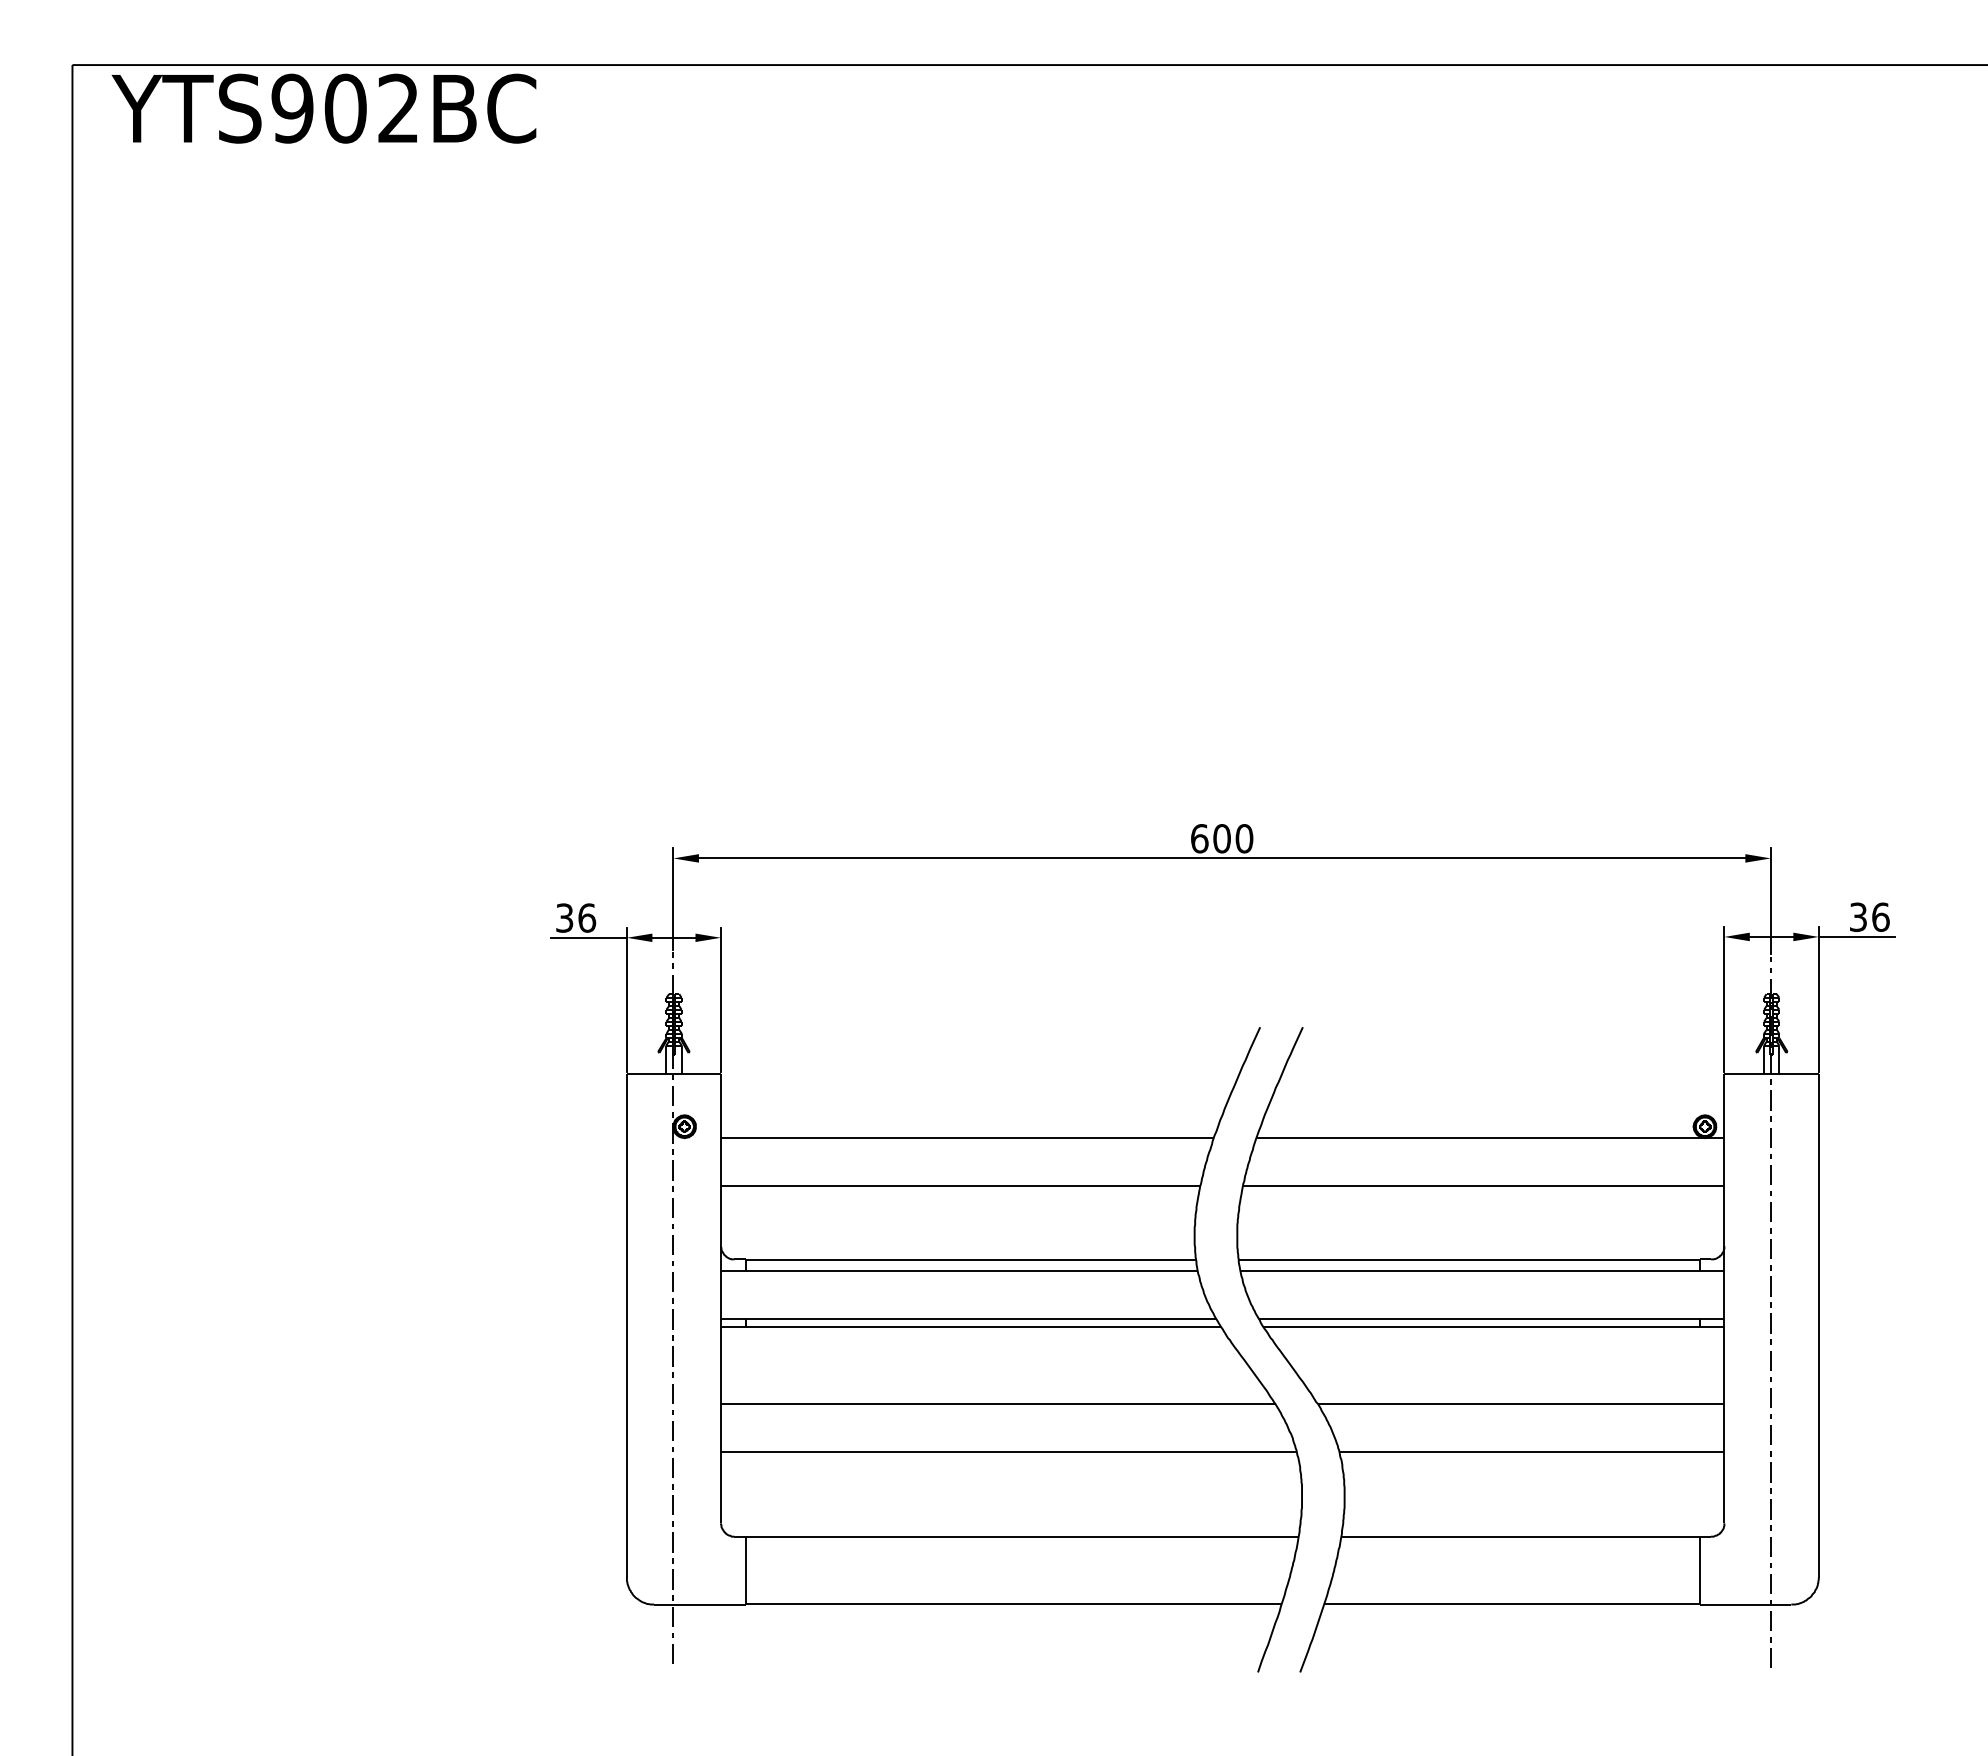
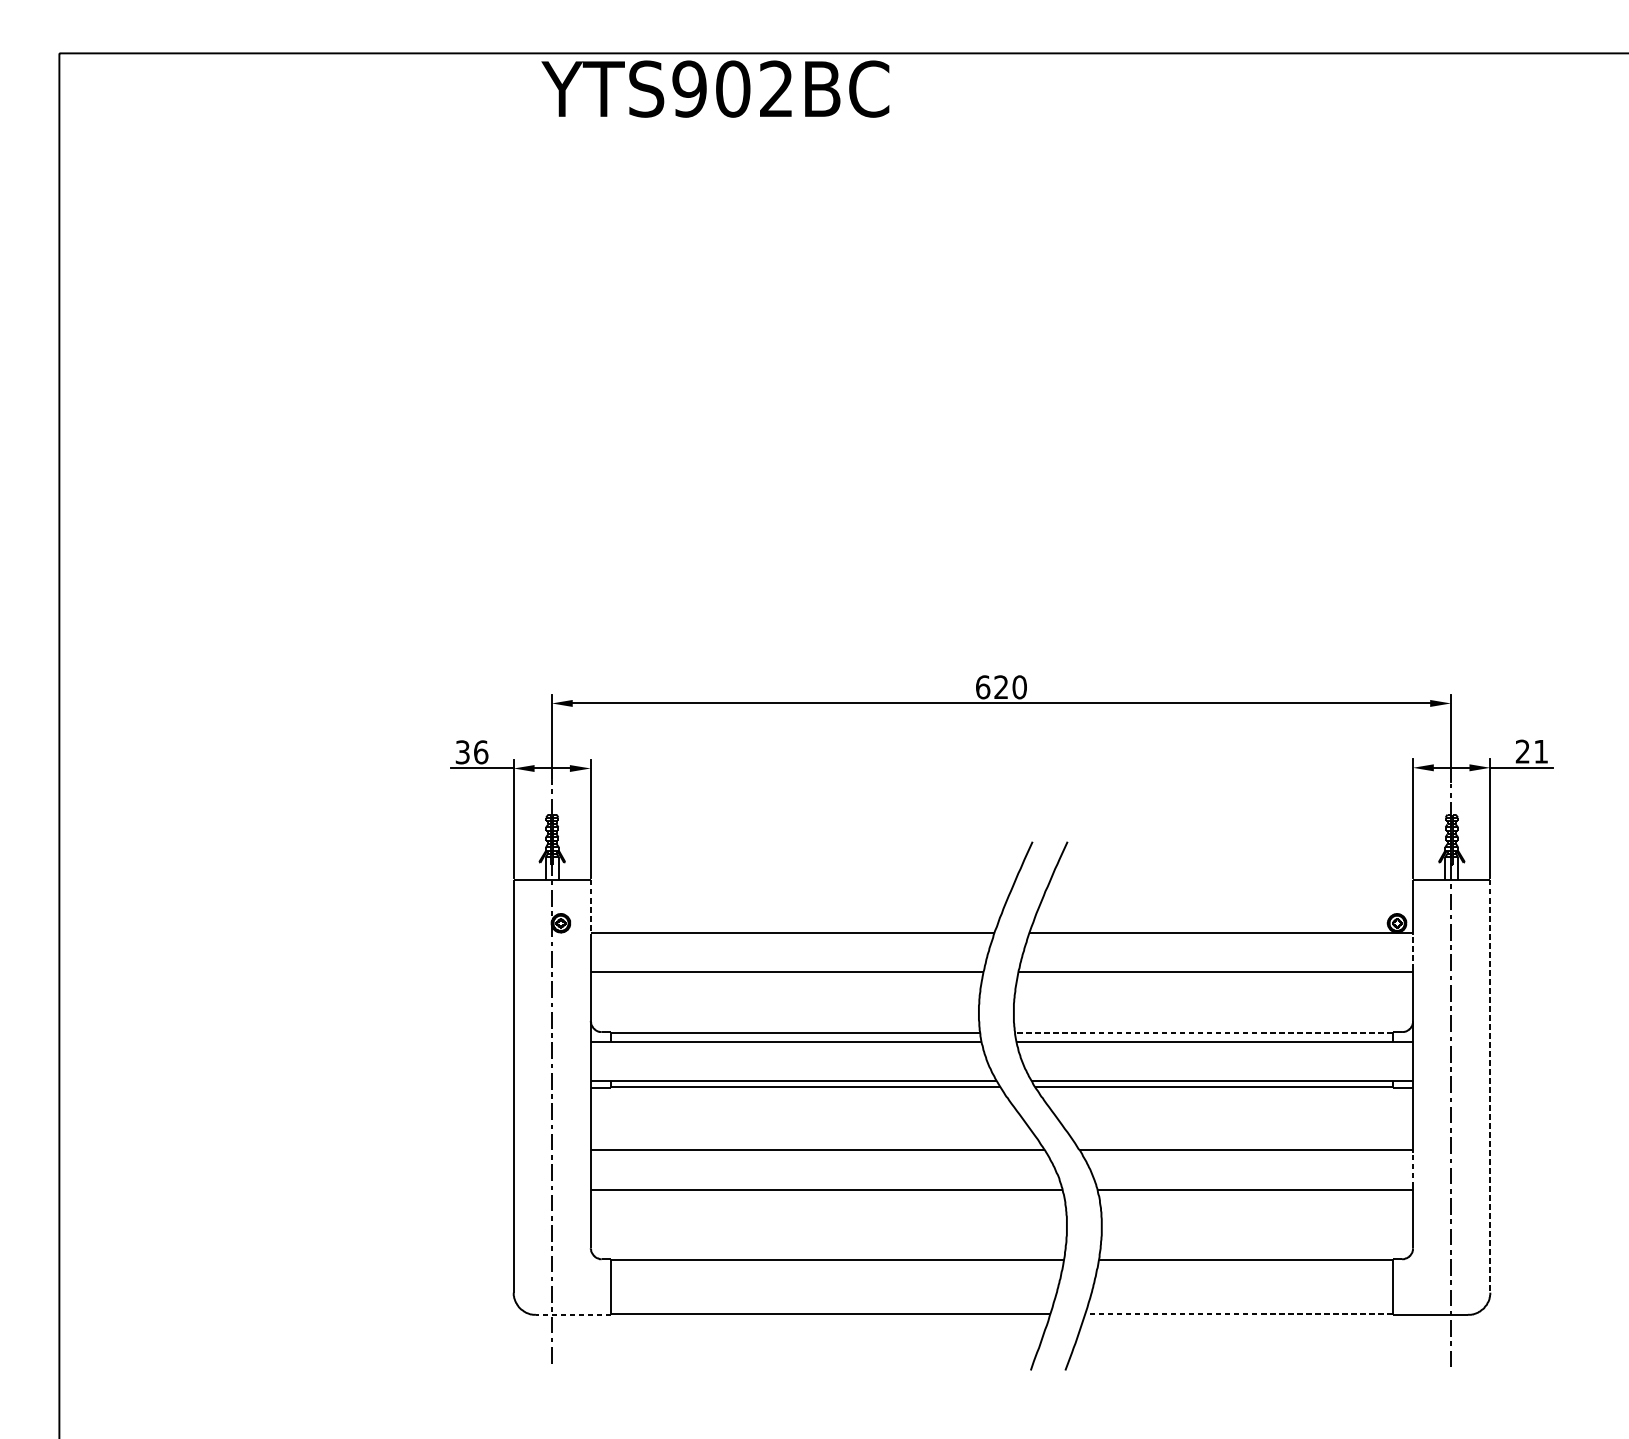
text: (323, 108) -> (714, 88), moved
text: (1221, 838) -> (1000, 687), 600 -> 620
text: (1869, 916) -> (1531, 751), 36 -> 21
line: (720, 1107) -> (590, 907), solid -> dashed
line: (1724, 1161) -> (1413, 951), solid -> dashed
line: (1468, 1260) -> (1203, 1032), solid -> dashed
line: (1818, 1325) -> (1490, 1086), solid -> dashed
line: (1724, 1427) -> (1413, 1169), solid -> dashed
line: (1512, 1603) -> (1239, 1313), solid -> dashed
line: (699, 1604) -> (573, 1314), solid -> dashed

